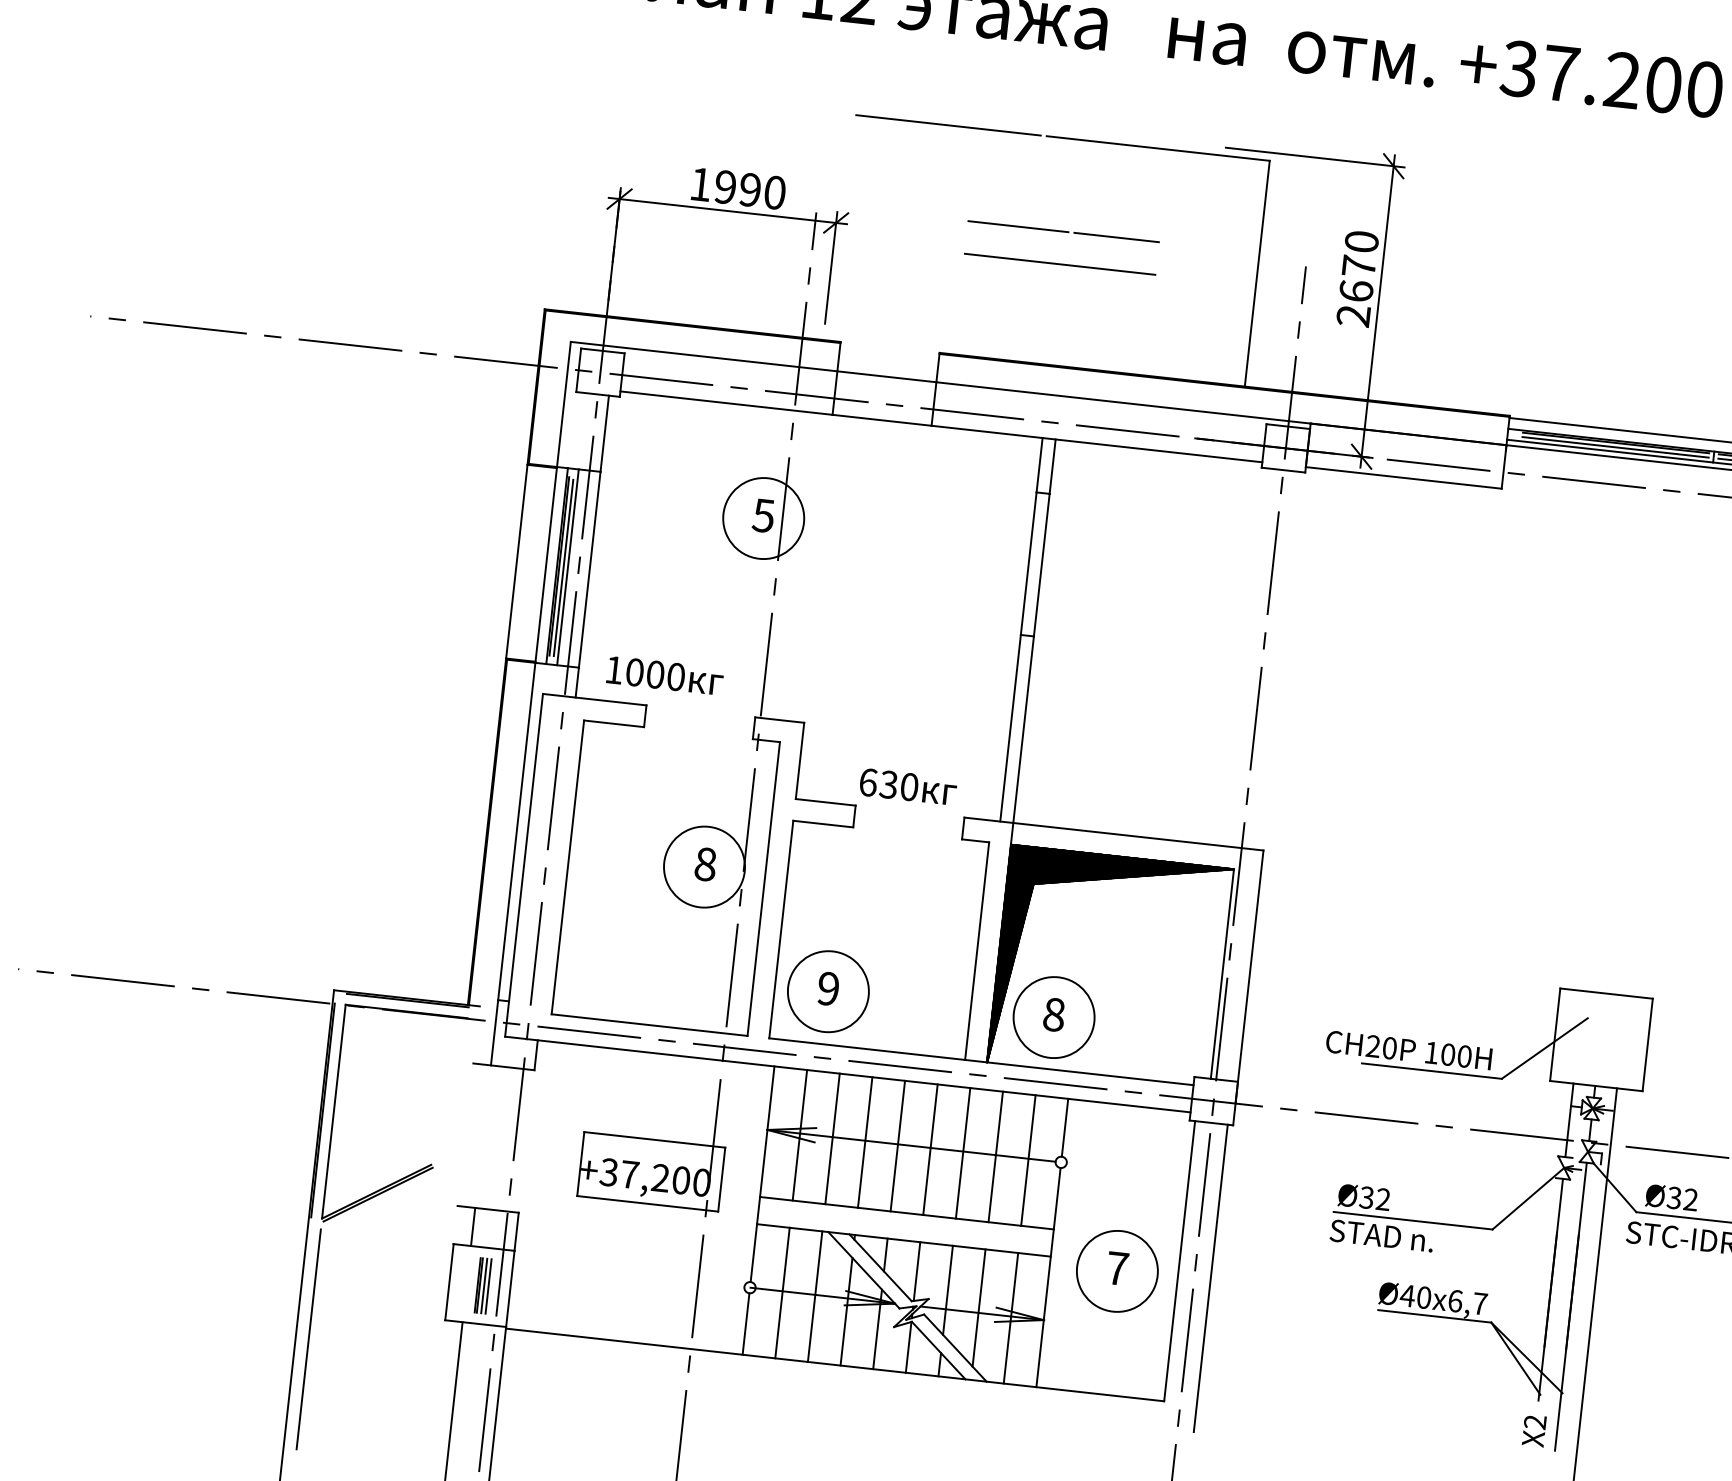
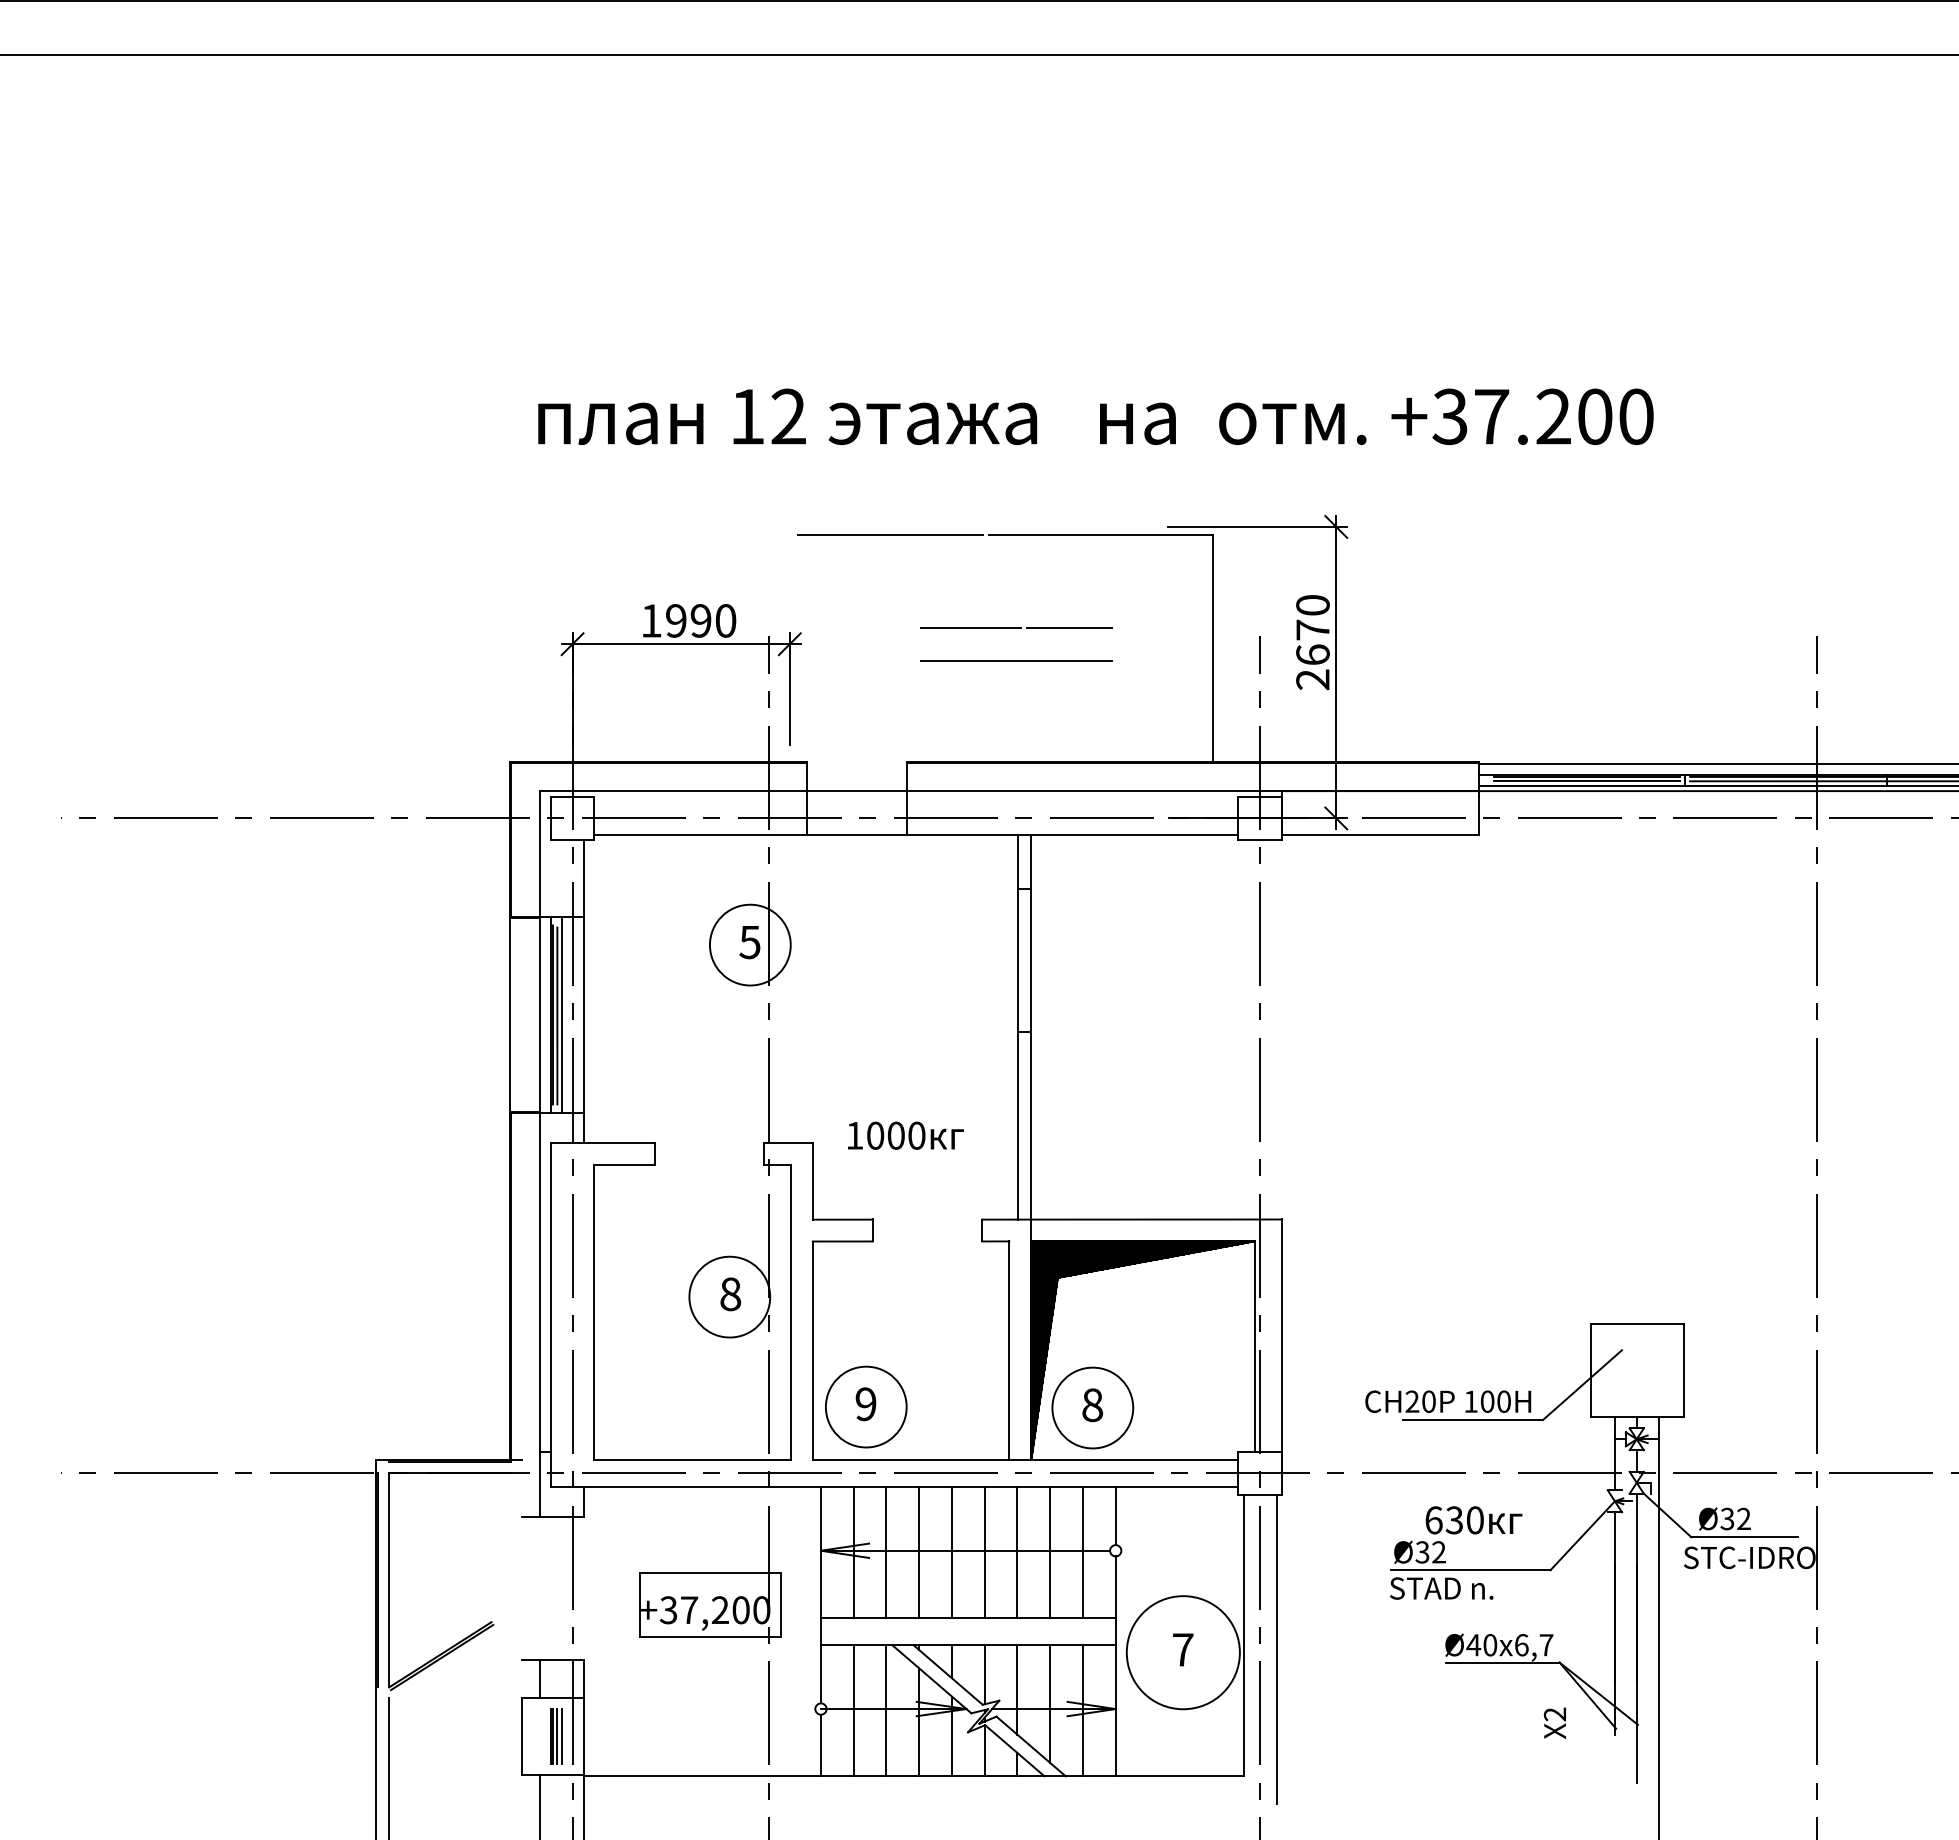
text: (664, 675) -> (905, 1135), moved
text: (907, 787) -> (1473, 1520), moved
circle: (1116, 1271) -> (1182, 1652), size x1.4
text: (1533, 1430) -> (1554, 1722), moved

